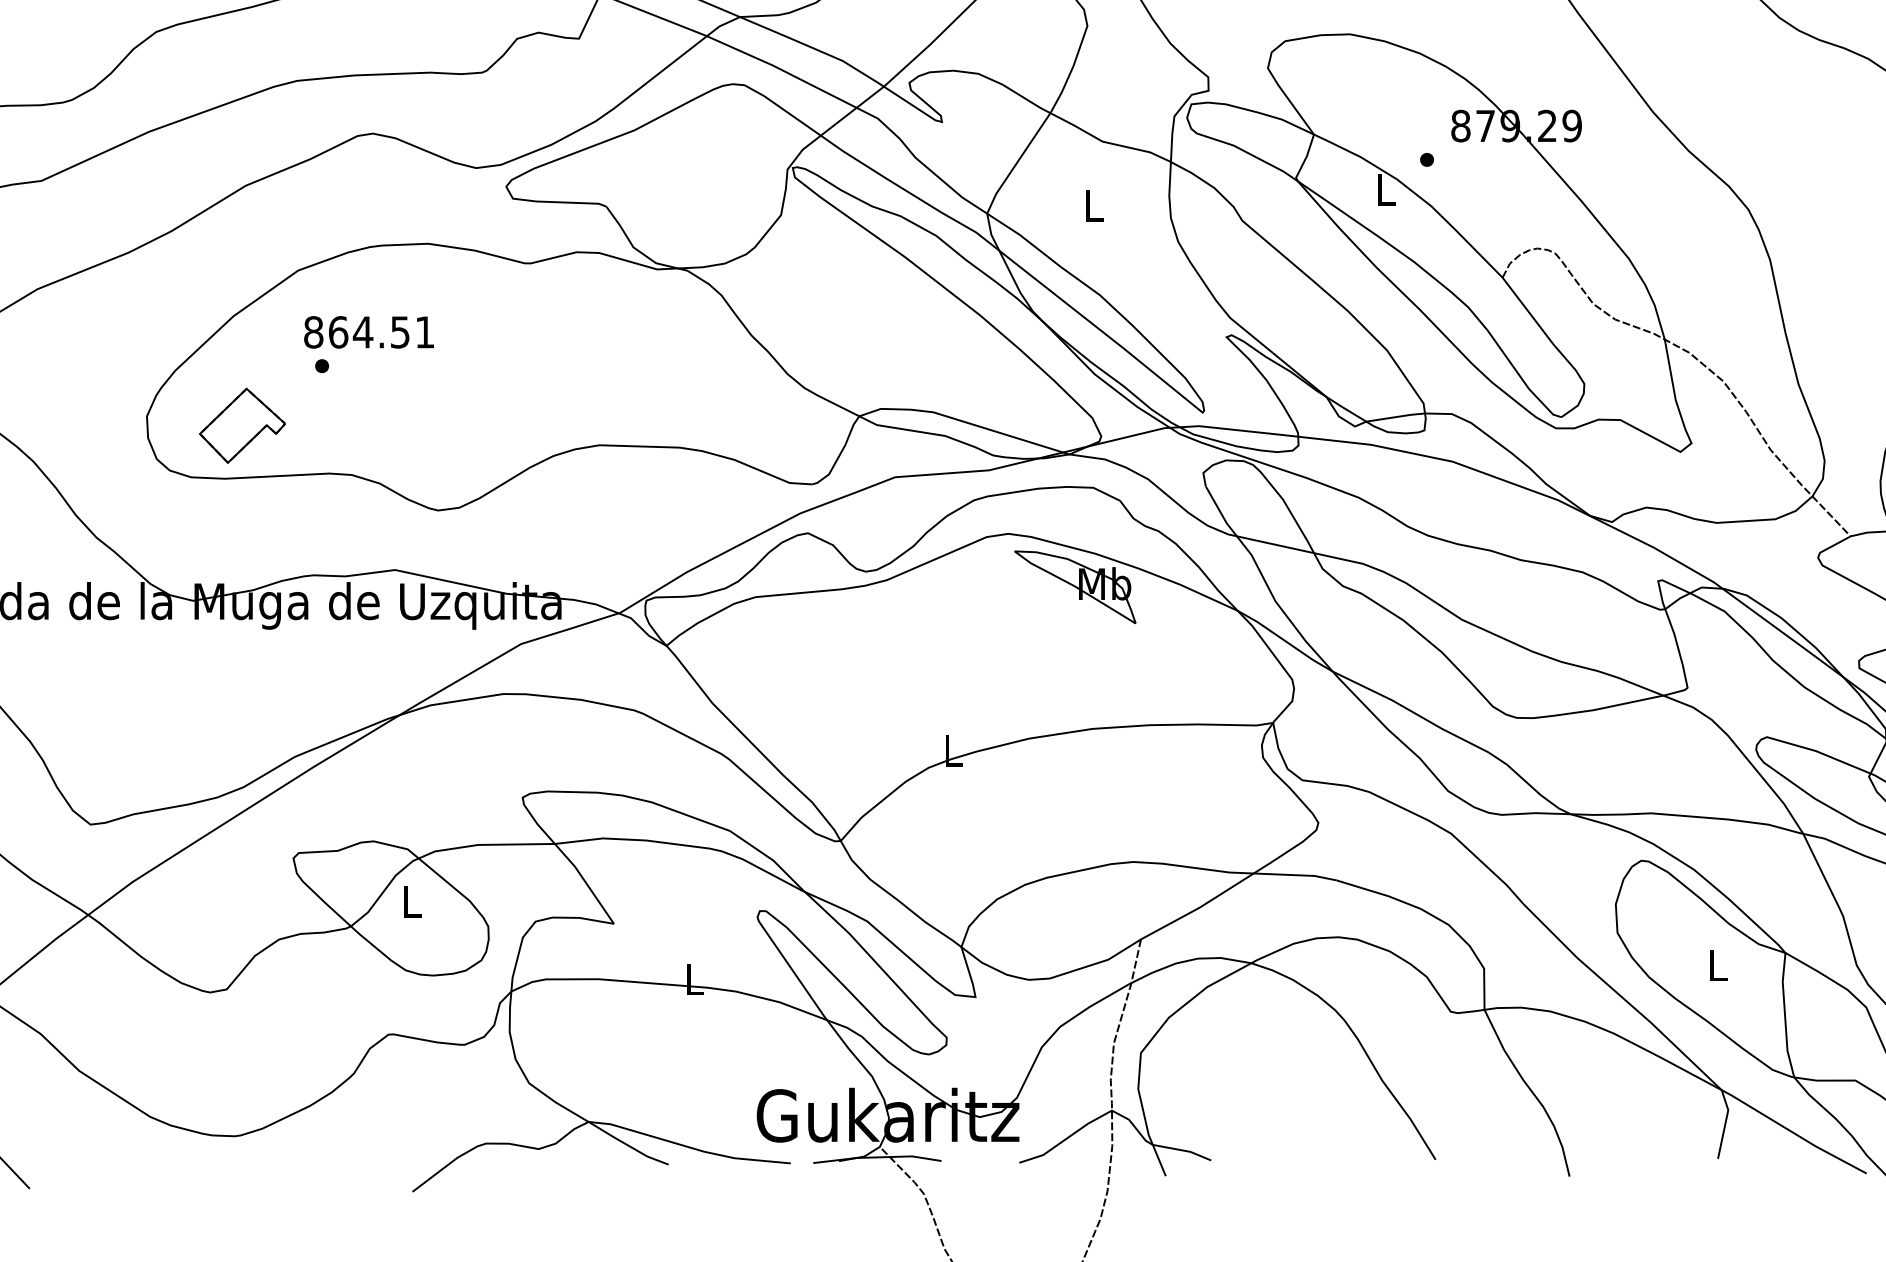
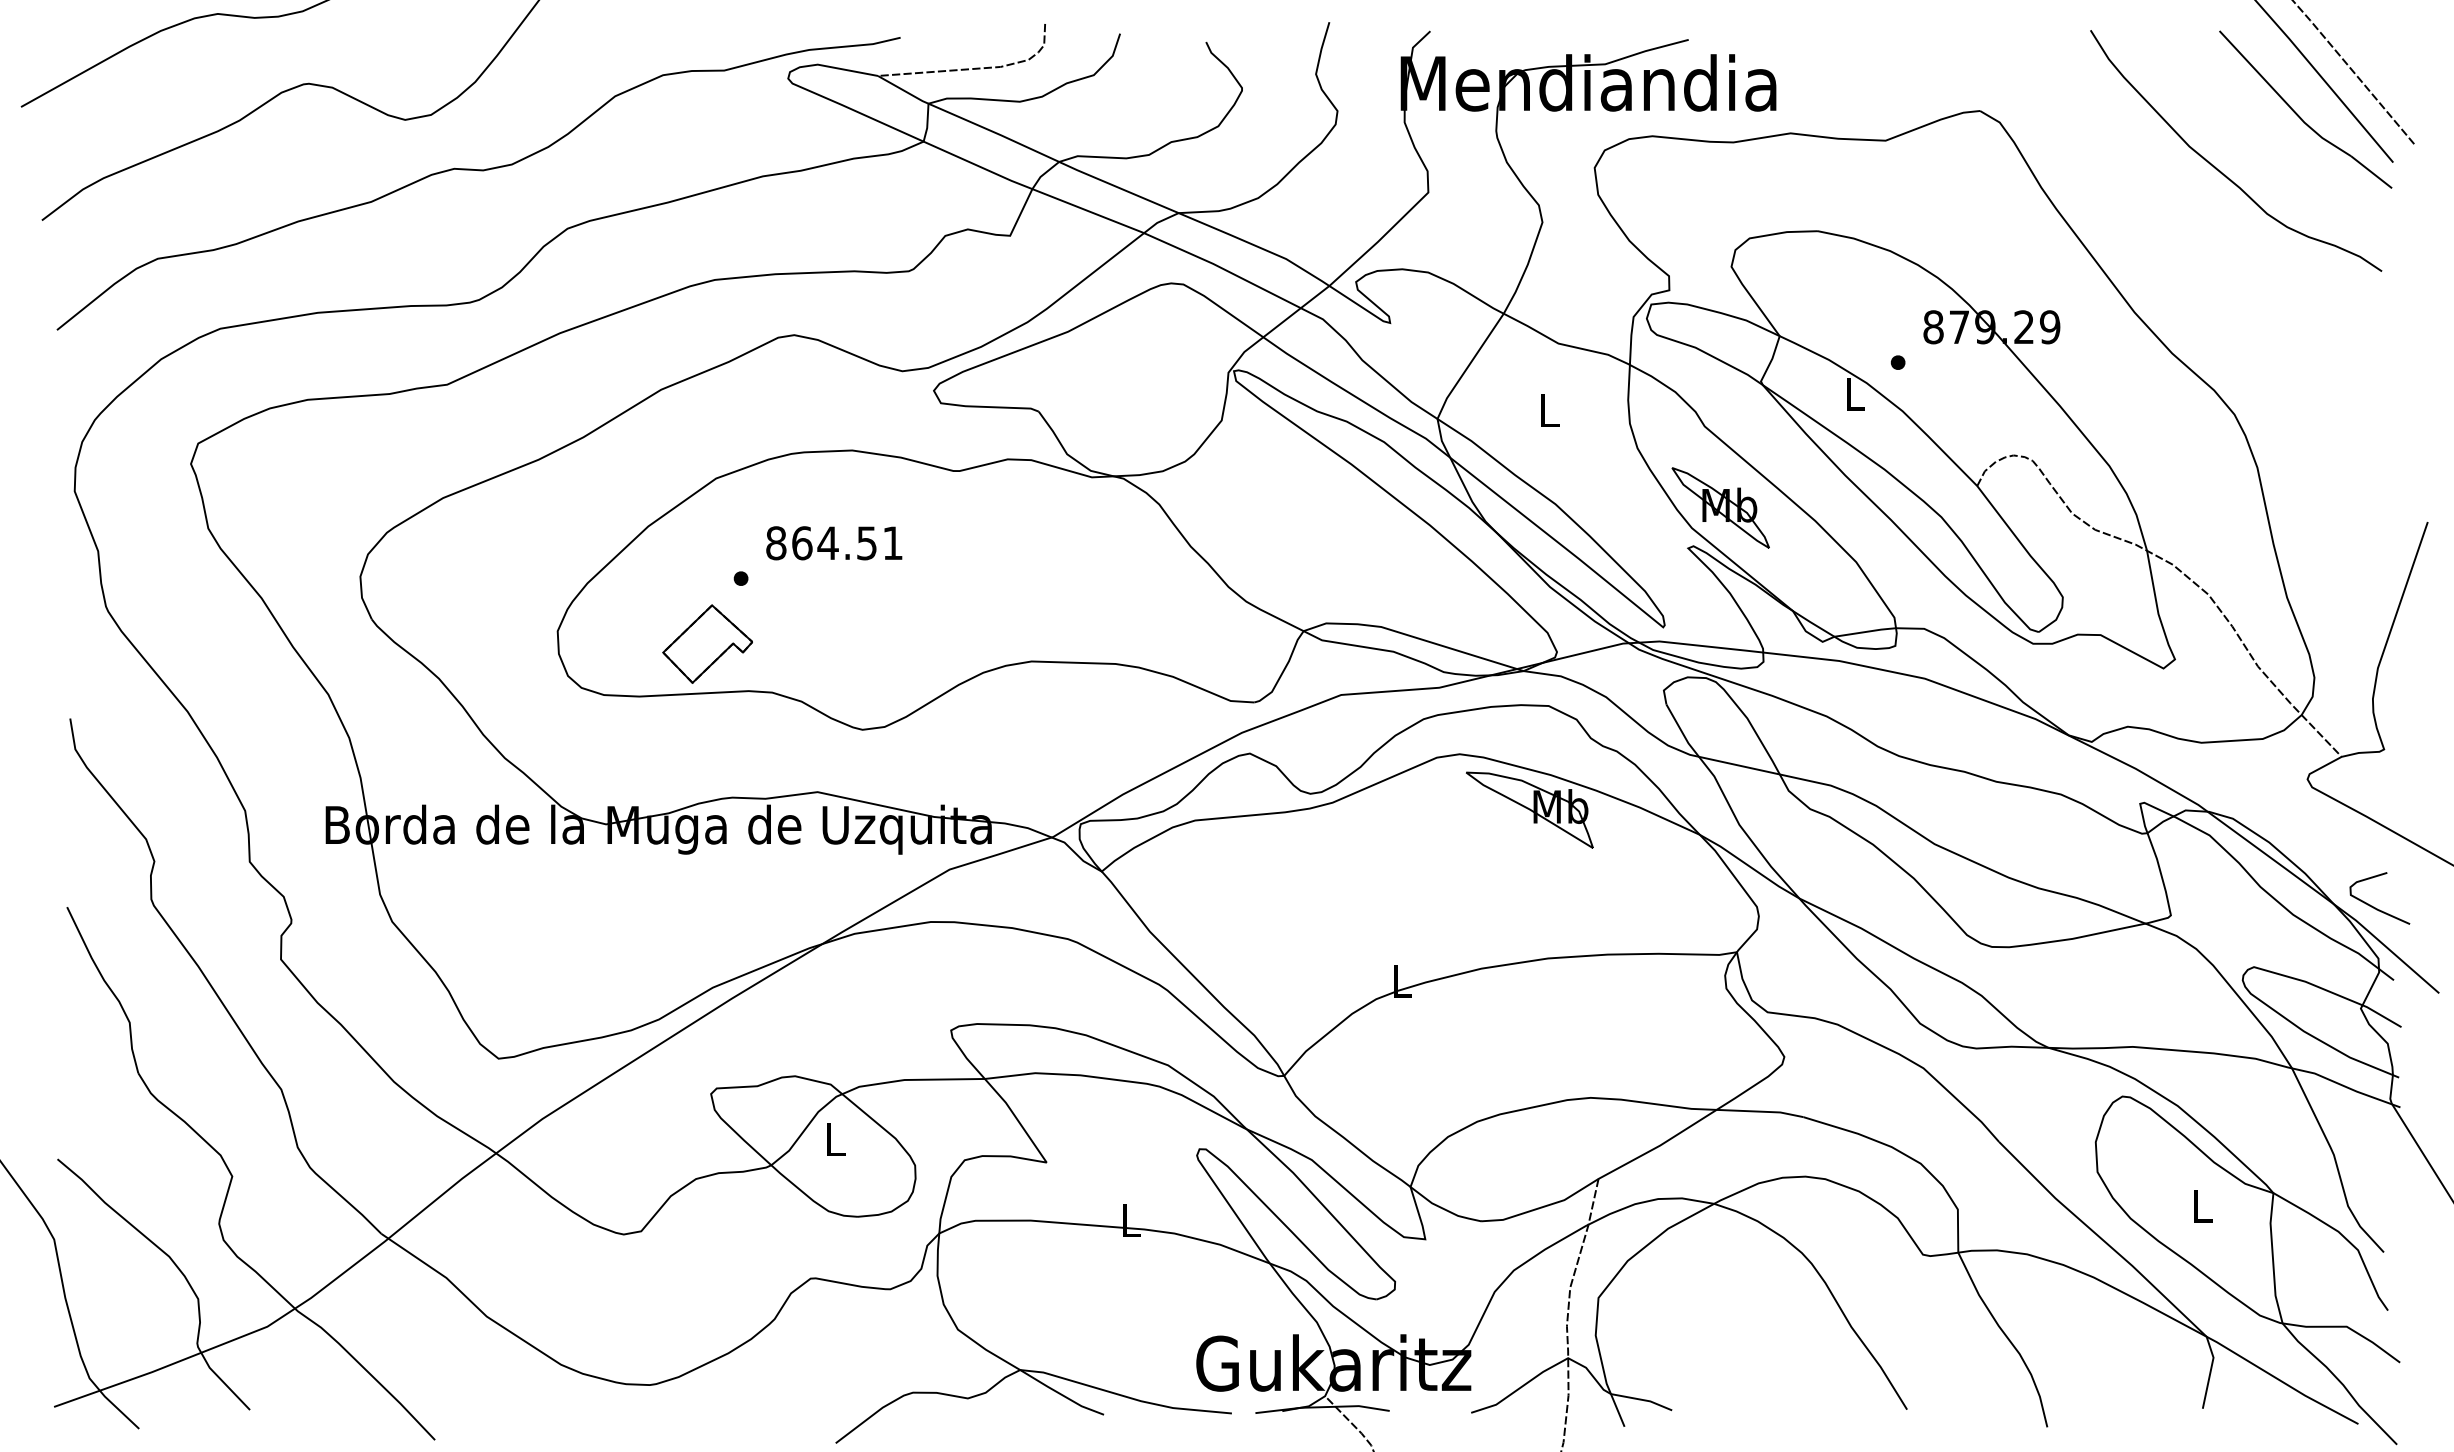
part: (1257, 298) -> (1720, 507), added
text: (369, 332) -> (834, 543), moved
part: (242, 425) -> (707, 643), moved

